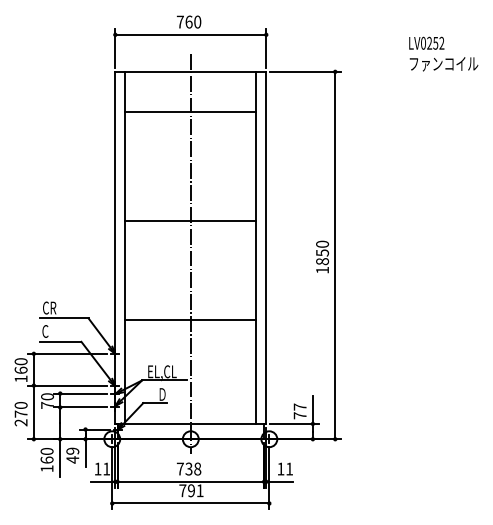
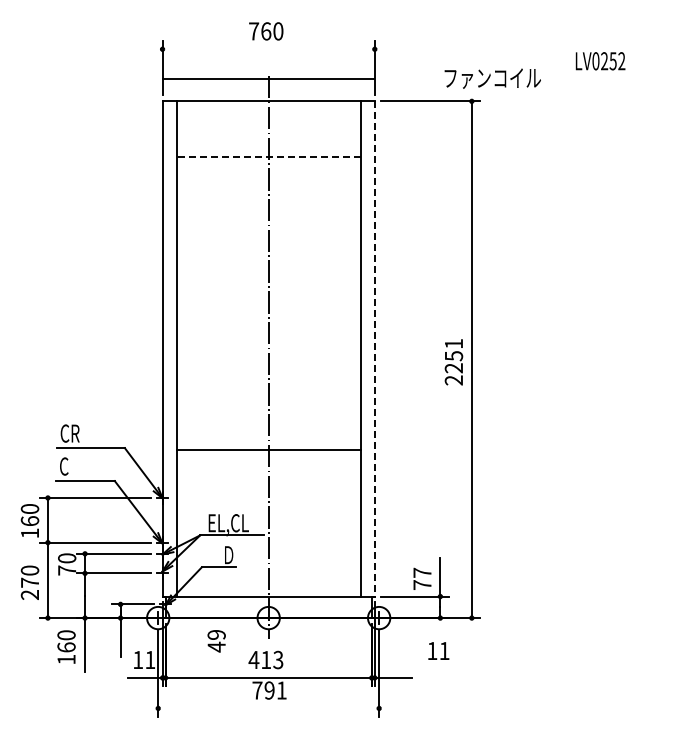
line: (190, 34) -> (268, 79), moved
text: (443, 64) -> (492, 78), moved
line: (190, 111) -> (268, 157), solid -> dashed
line: (190, 220) -> (268, 310), removed
line: (266, 247) -> (374, 348), solid -> dashed
text: (322, 256) -> (453, 361), 1850 -> 2251
text: (72, 455) -> (216, 641), moved
text: (188, 468) -> (265, 659), 738 -> 413
text: (285, 468) -> (438, 650), moved
line: (190, 503) -> (268, 708), removed

